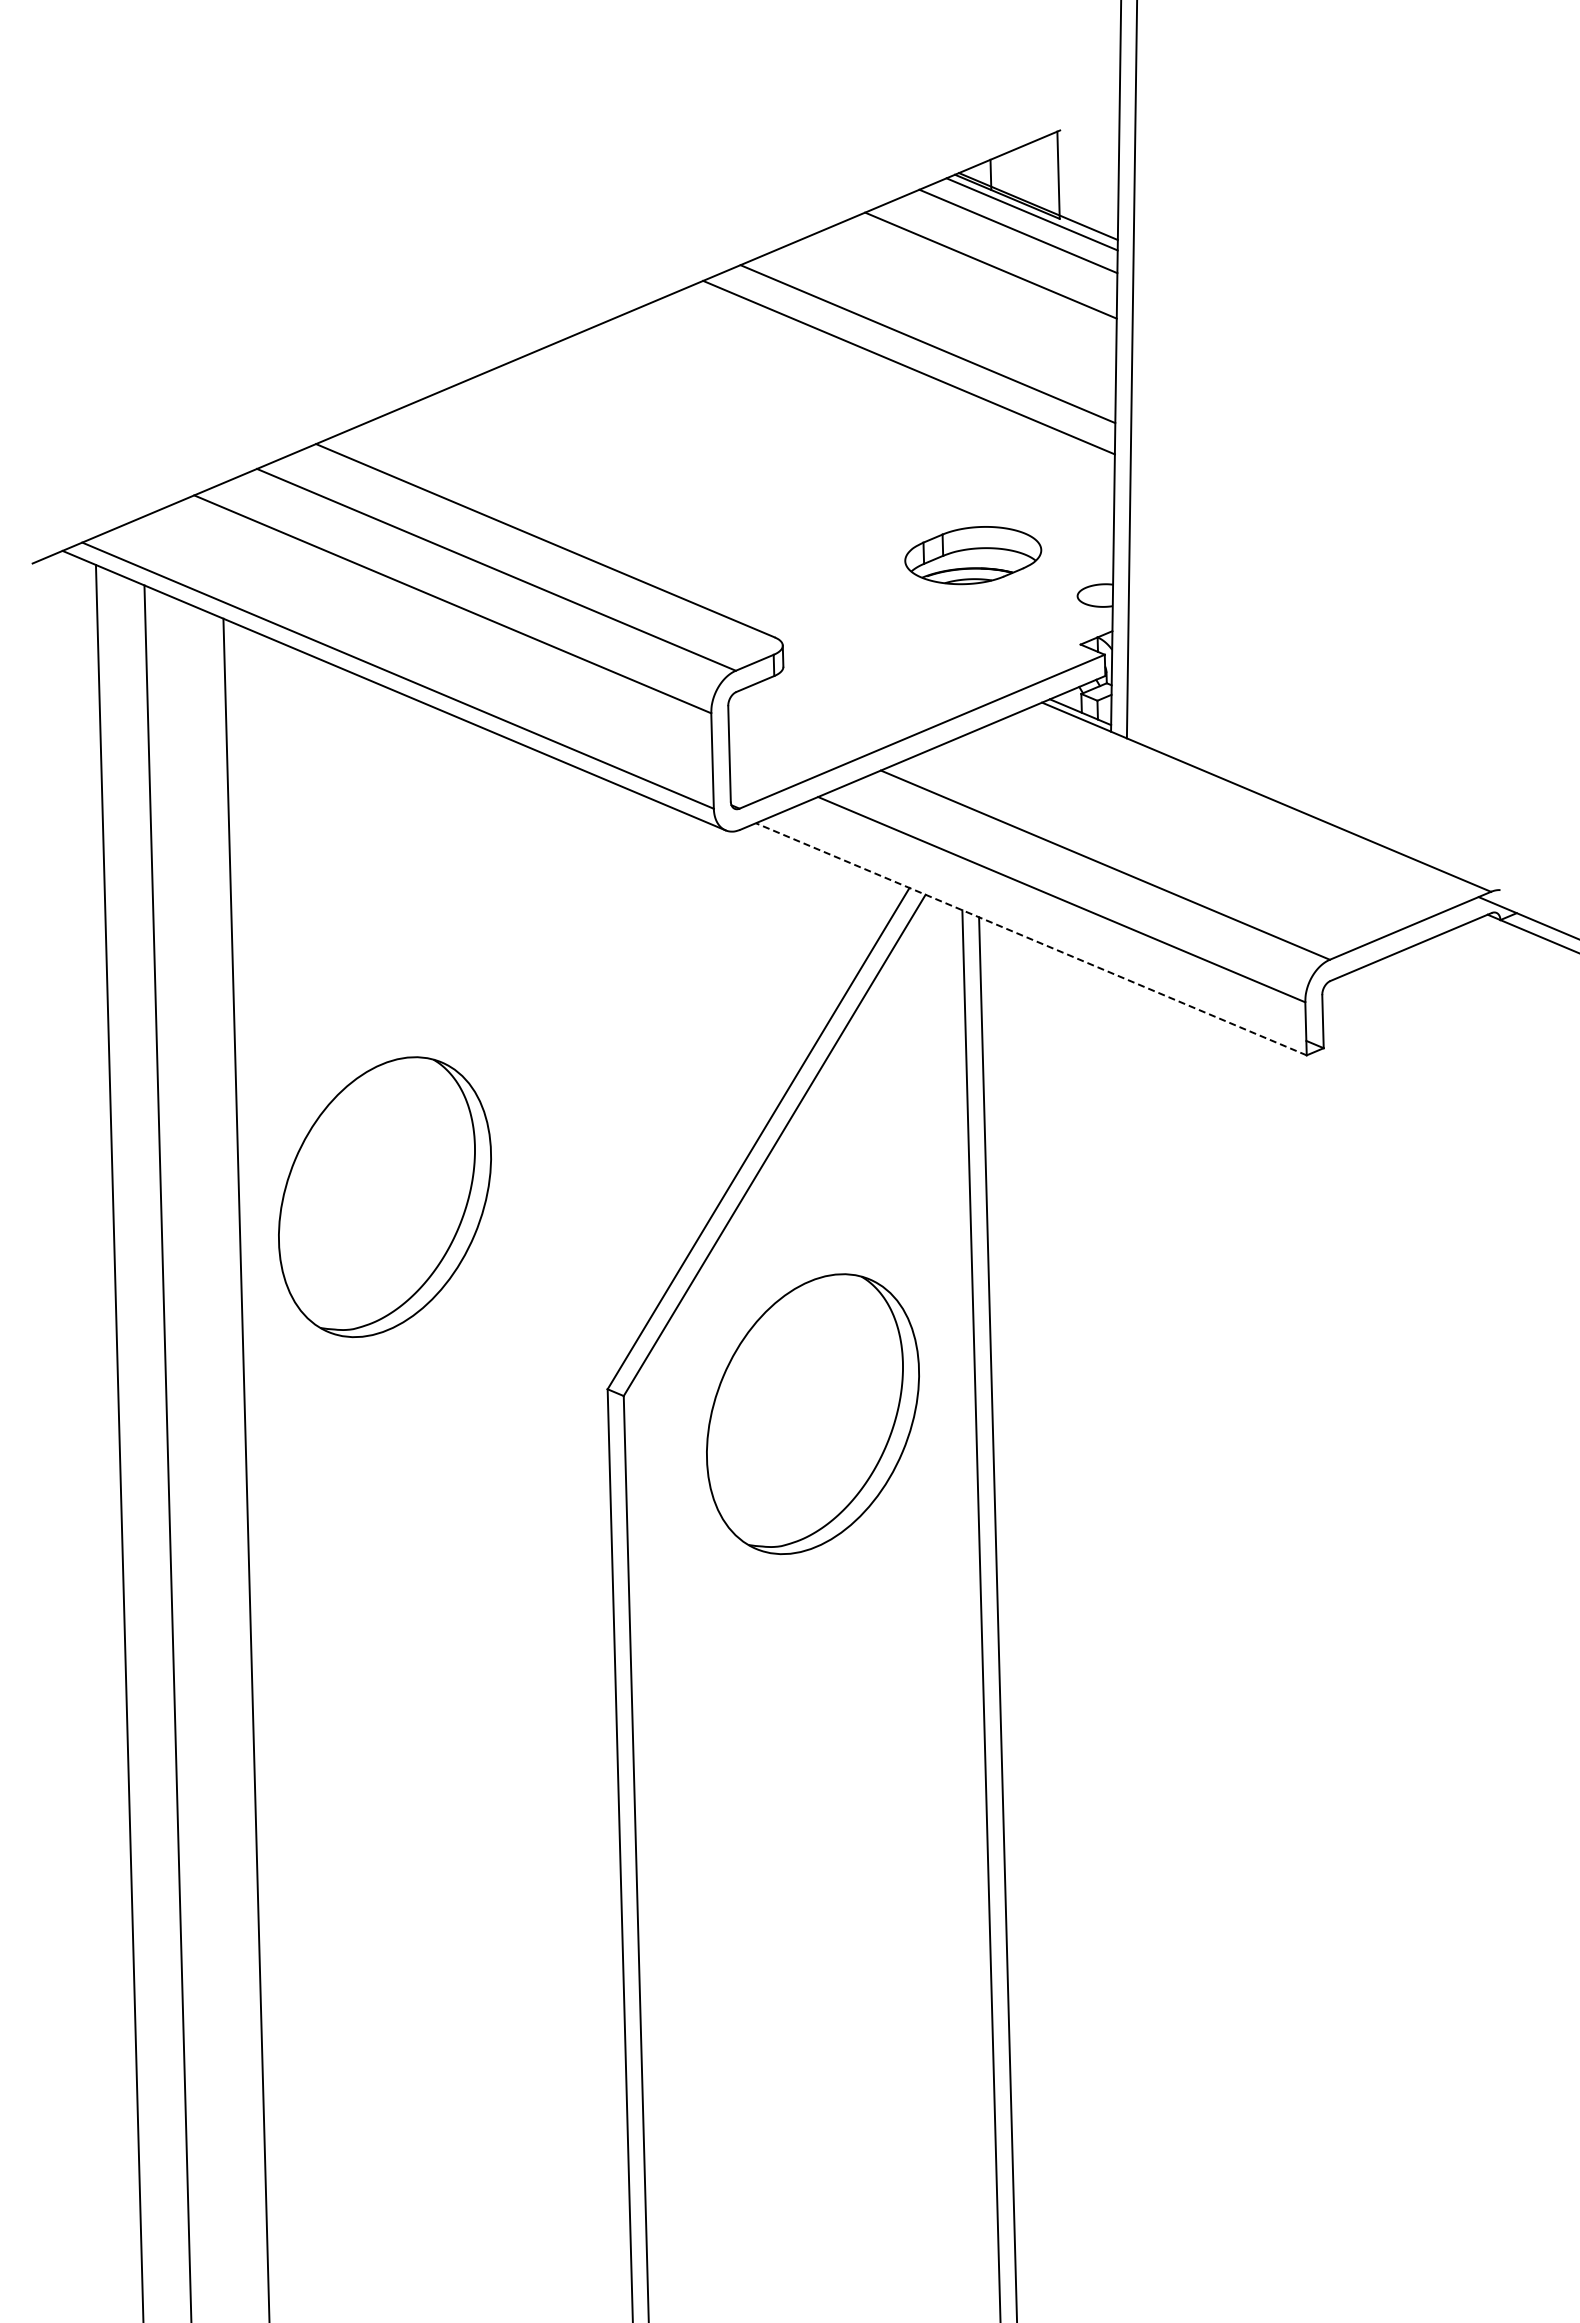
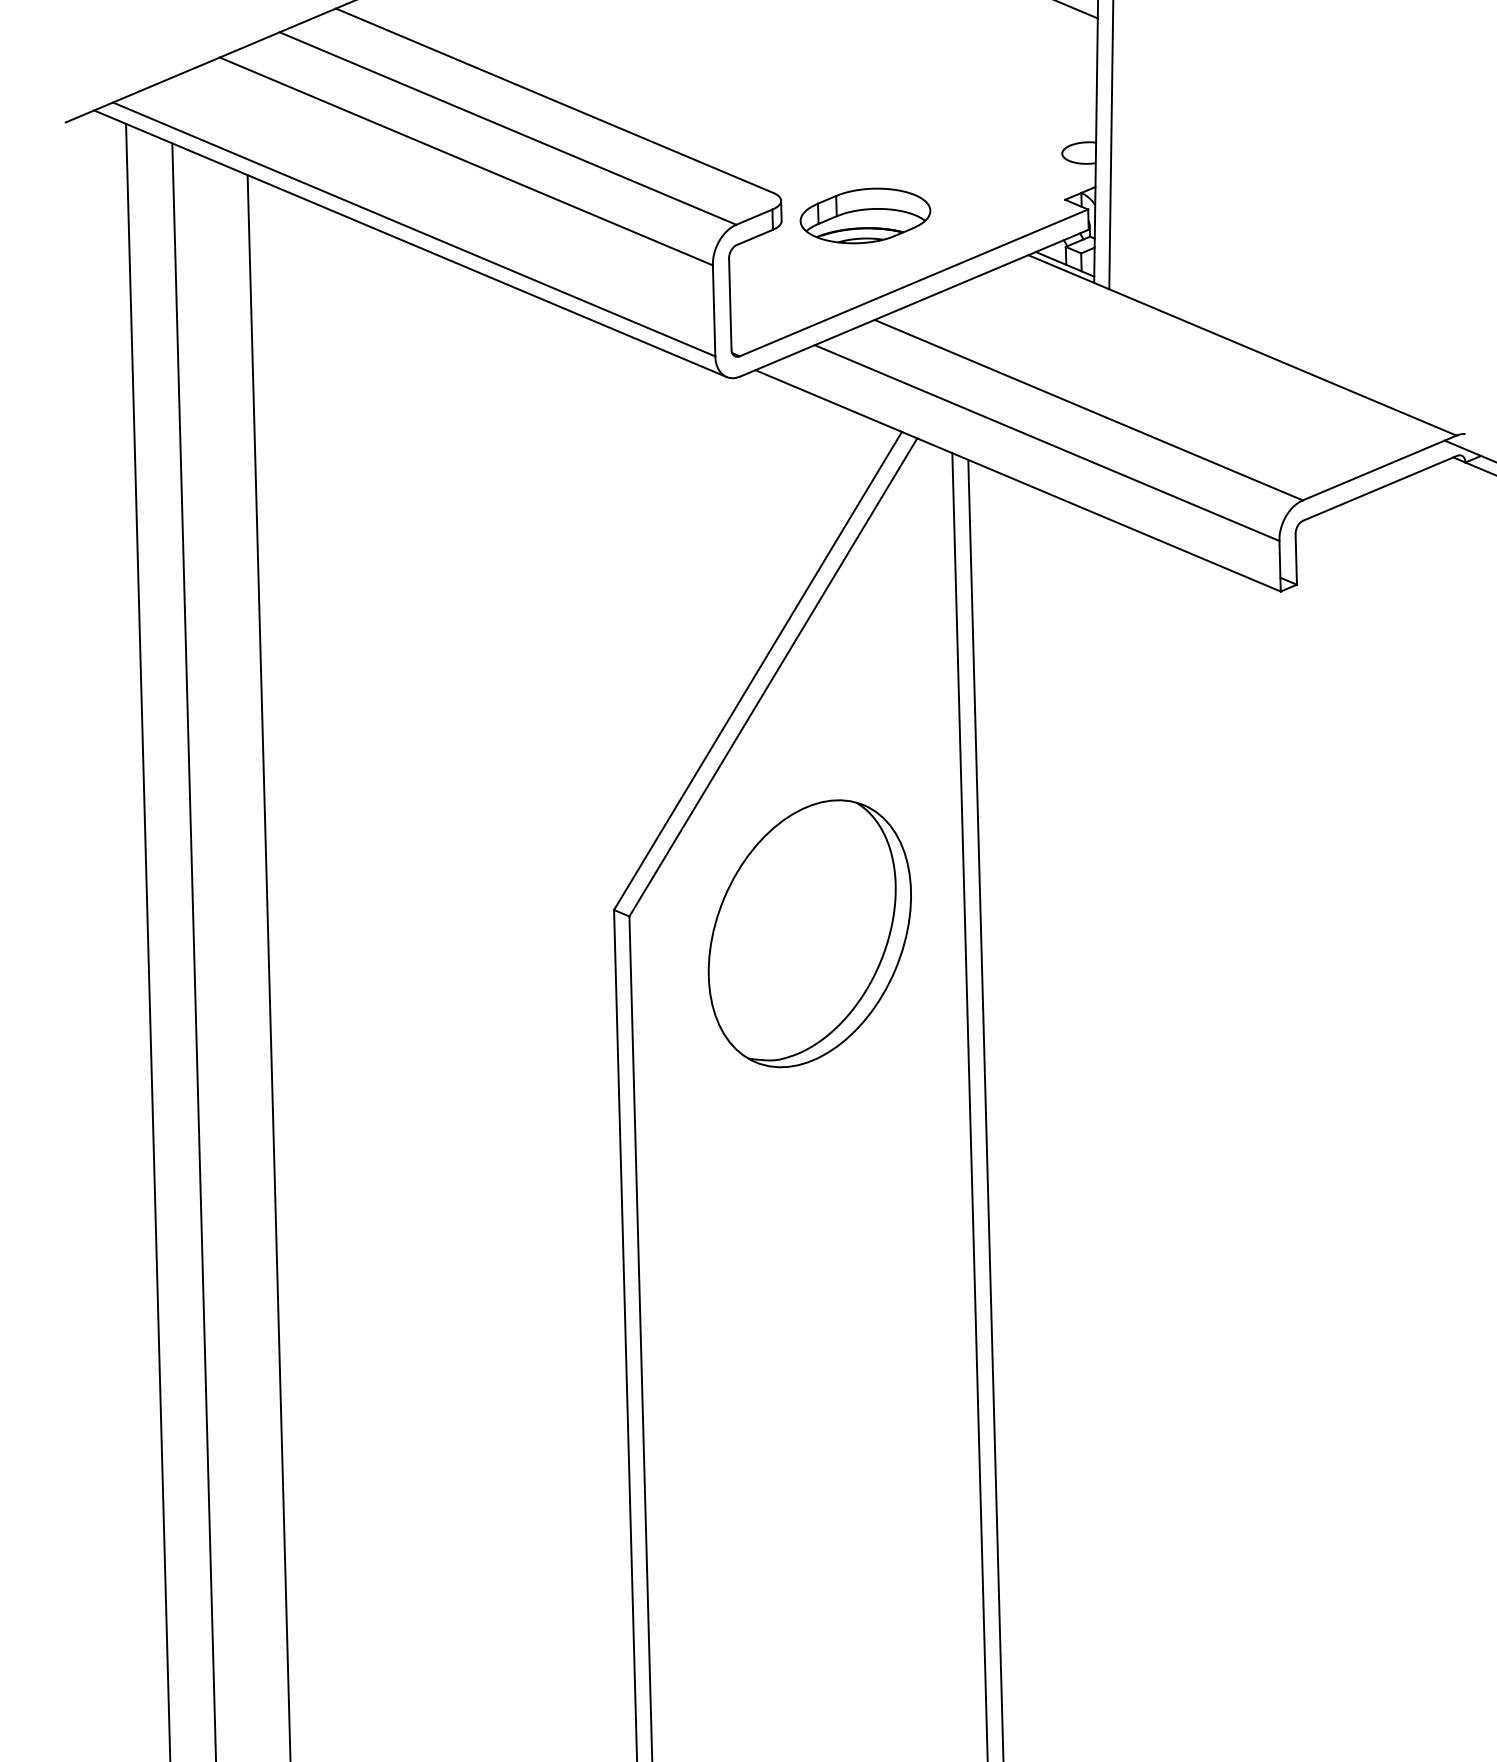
part: (973, 555) -> (865, 215), moved
line: (1031, 939) -> (1018, 481), dashed -> solid
part: (384, 1197) -> (401, 727), removed

